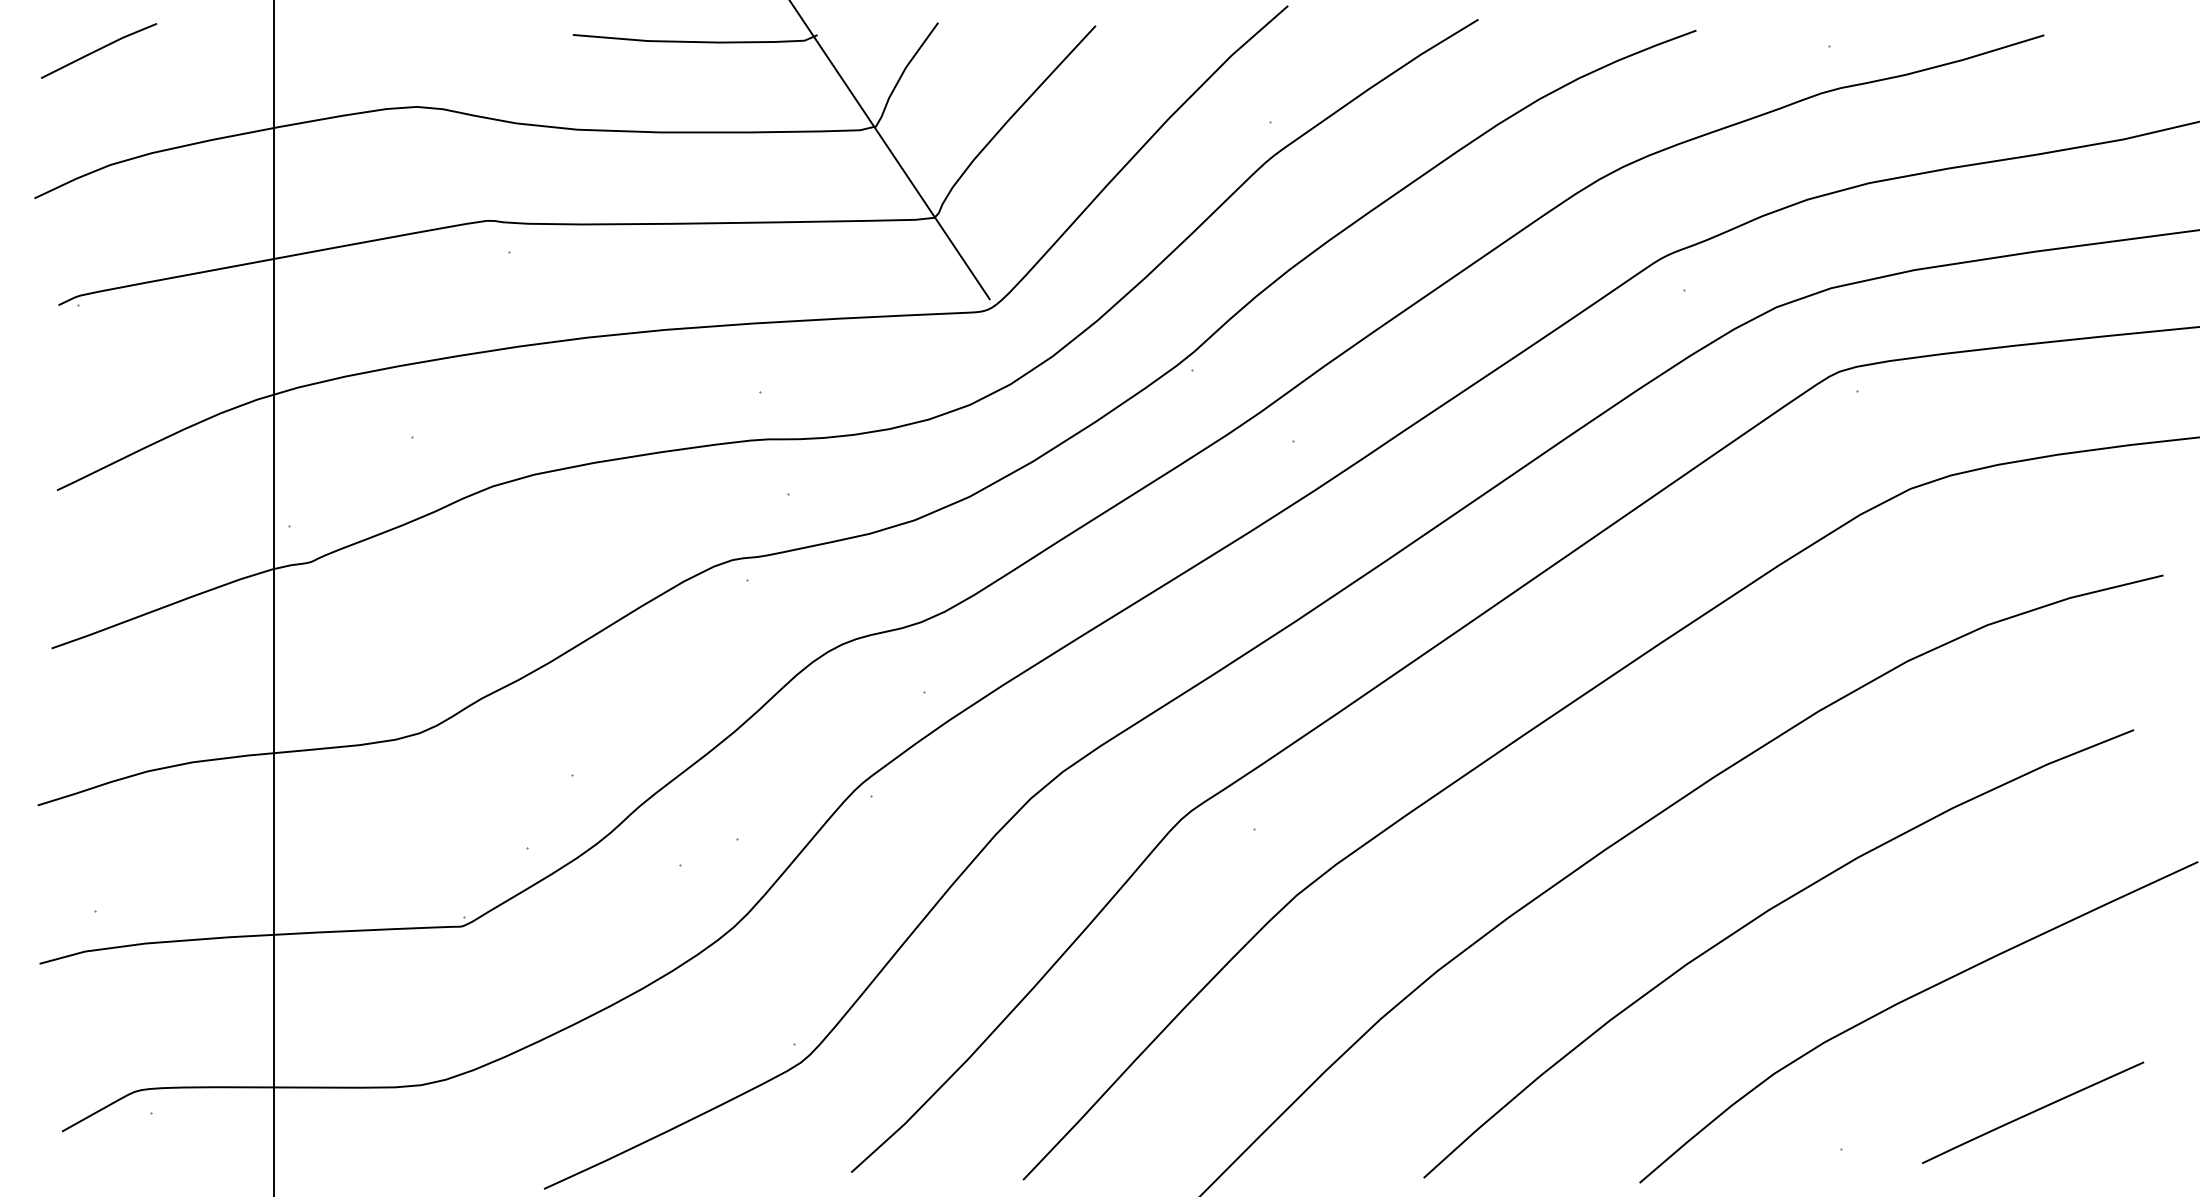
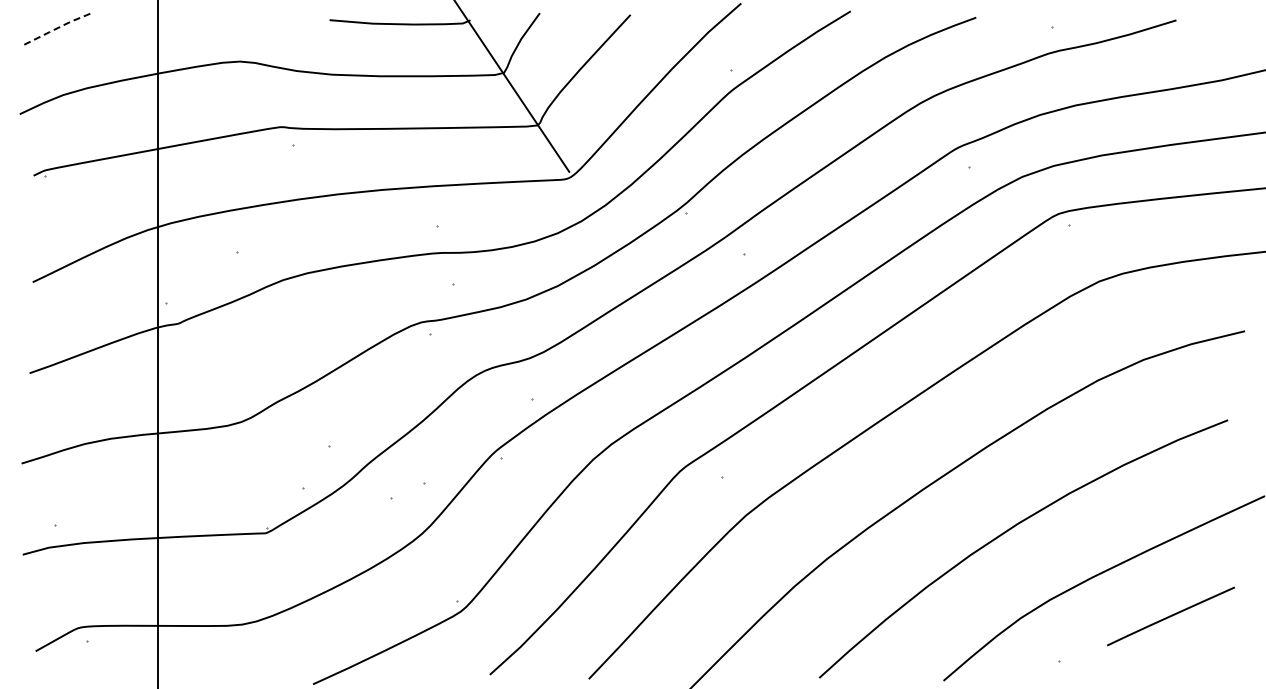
line: (98, 49) -> (56, 28), solid -> dashed
line: (2032, 1112) -> (1170, 616), moved

